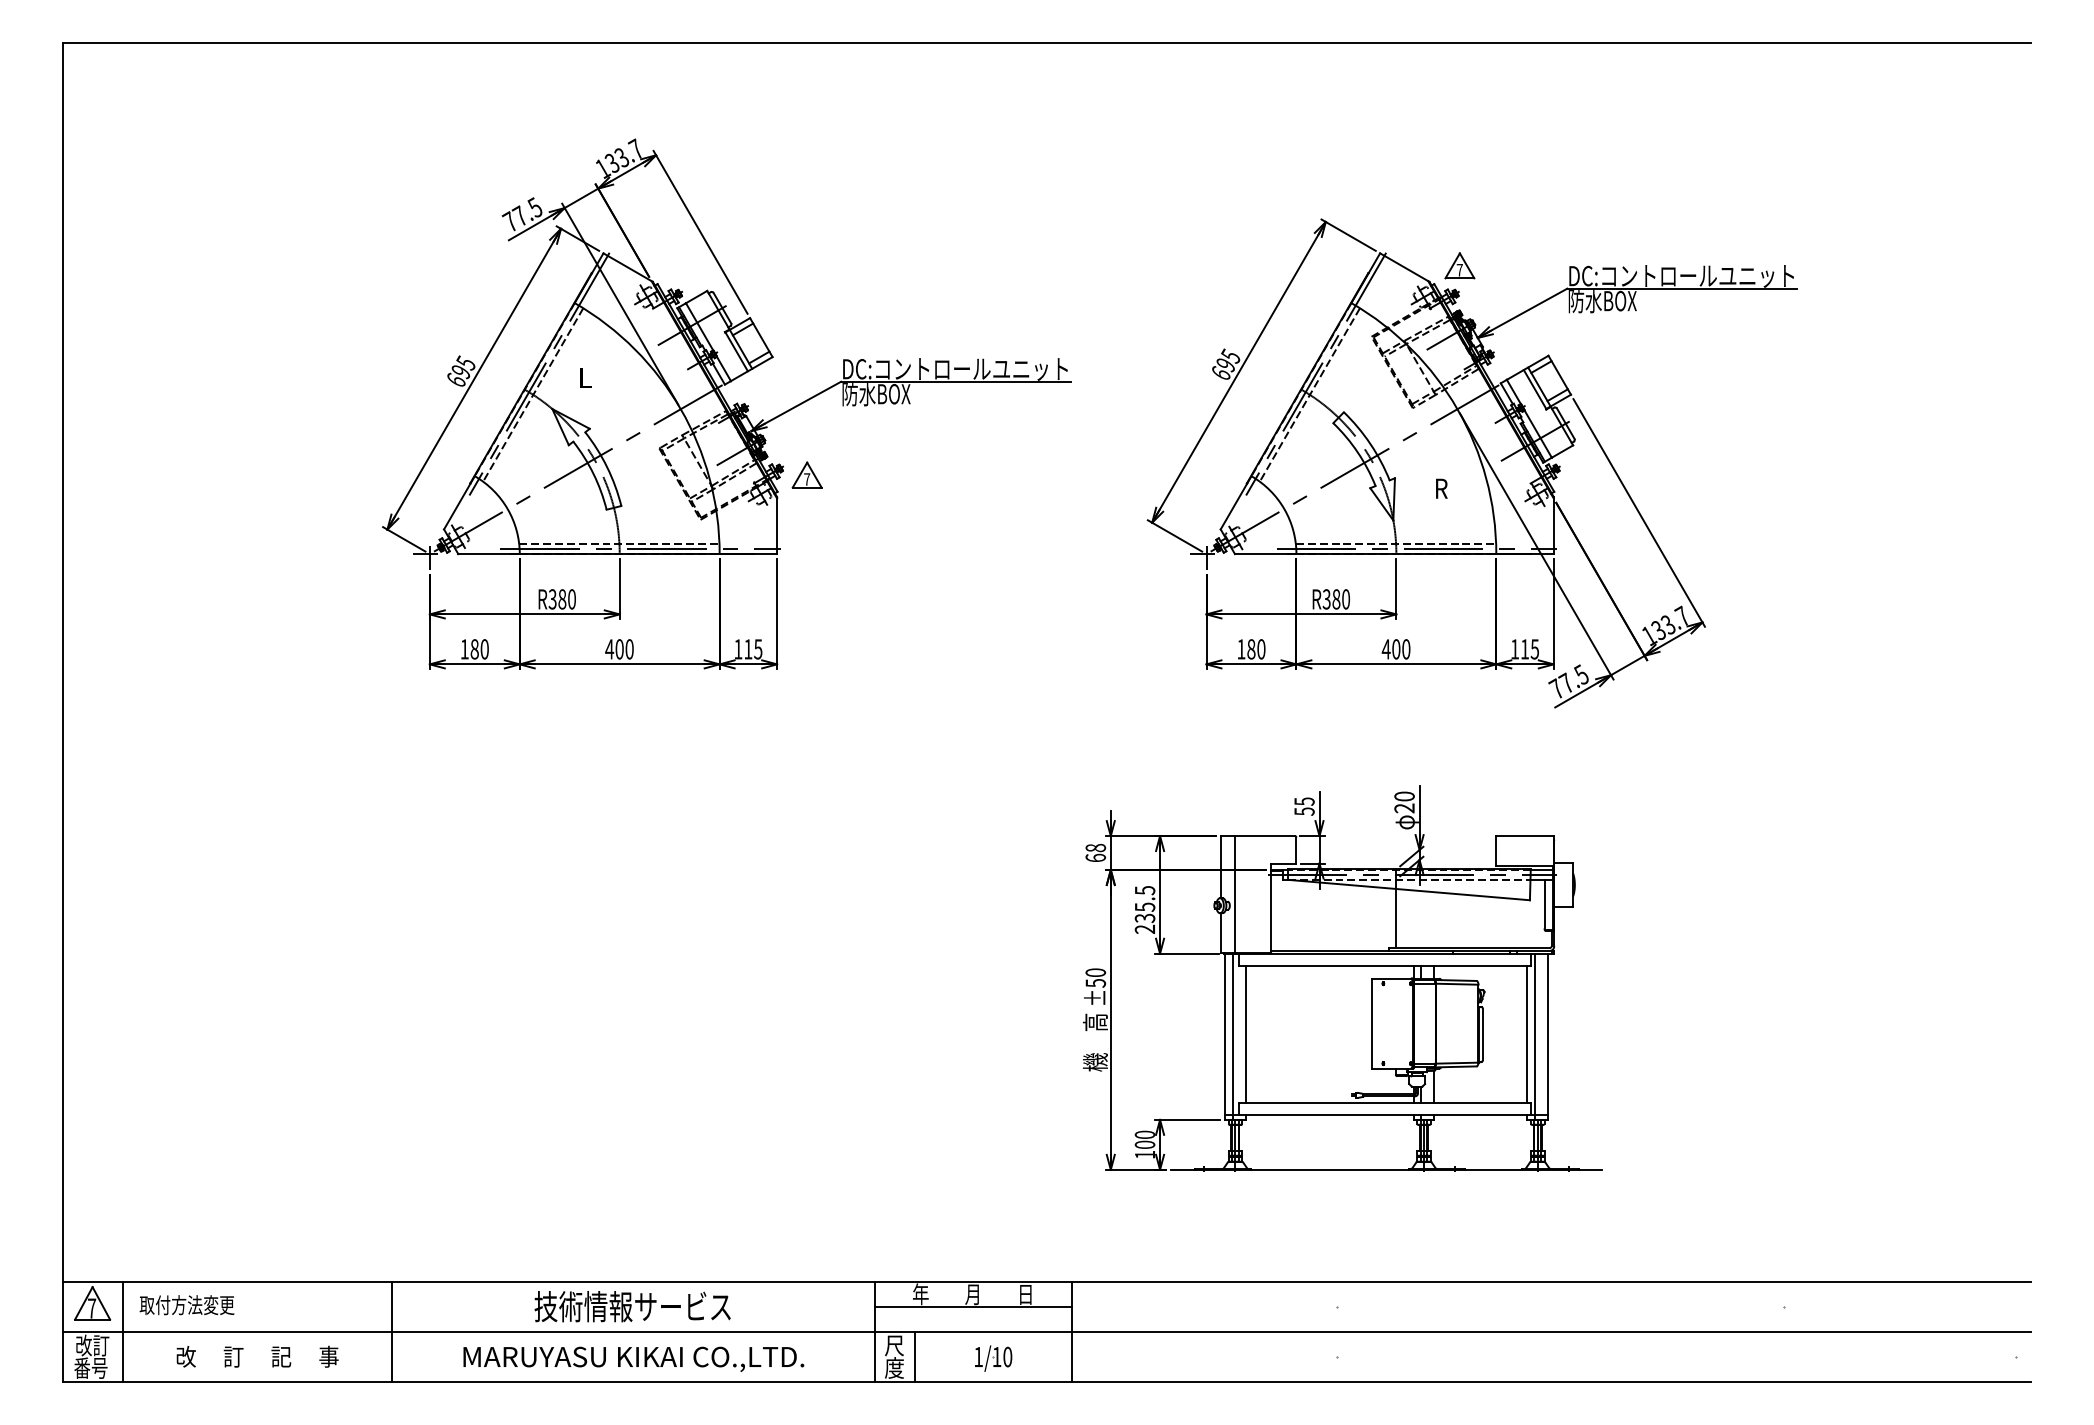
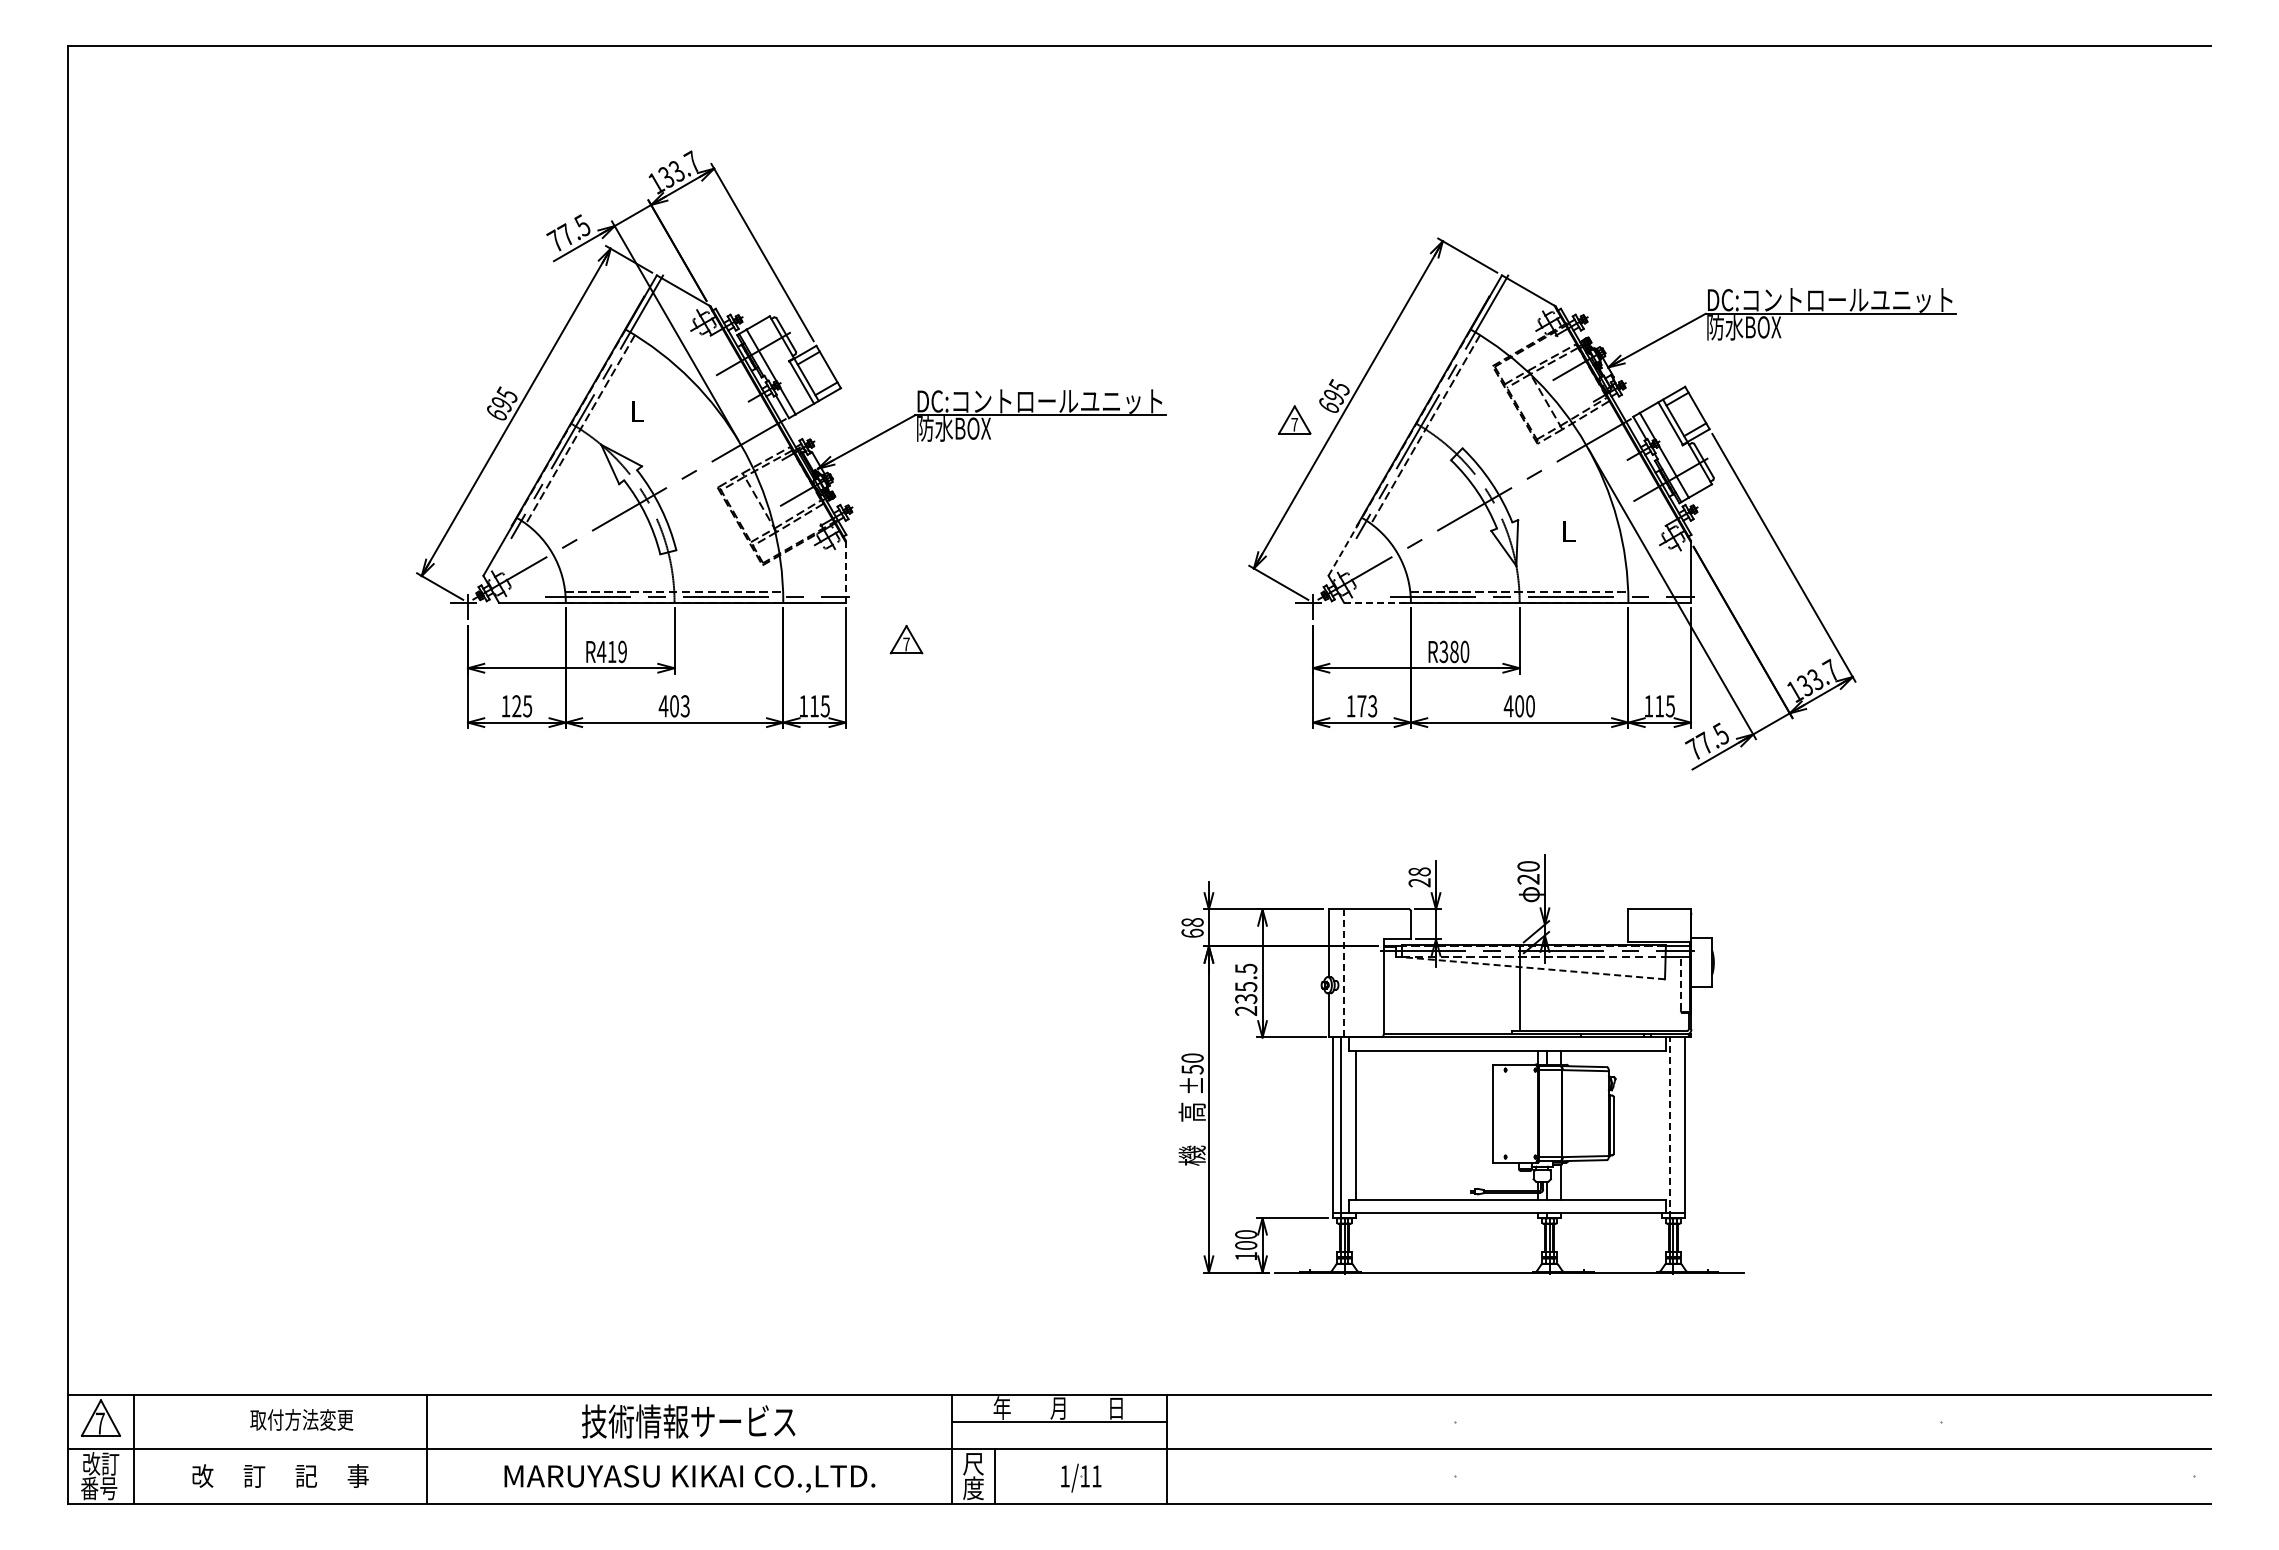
part: (1459, 265) -> (1294, 419), moved
part: (807, 474) -> (906, 639), moved
text: (1441, 488) -> (1568, 531), R -> L
line: (1236, 502) -> (1345, 546), solid -> dashed
line: (776, 525) -> (845, 571), solid -> dashed
line: (1265, 553) -> (1377, 602), solid -> dashed
text: (561, 599) -> (611, 651), R380 -> R419
text: (479, 649) -> (522, 706), 180 -> 125
text: (628, 649) -> (684, 706), 400 -> 403
text: (1256, 649) -> (1367, 706), 180 -> 173
text: (1304, 806) -> (1419, 877), 55 -> 28
line: (1408, 890) -> (1532, 968), solid -> dashed
line: (1235, 894) -> (1344, 973), solid -> dashed
line: (1544, 904) -> (1680, 983), solid -> dashed
line: (1527, 1034) -> (1662, 1125), removed
line: (1534, 1036) -> (1670, 1127), solid -> dashed
text: (186, 1304) -> (301, 1419), moved
text: (1007, 1357) -> (1096, 1476), 1/10 -> 1/11

